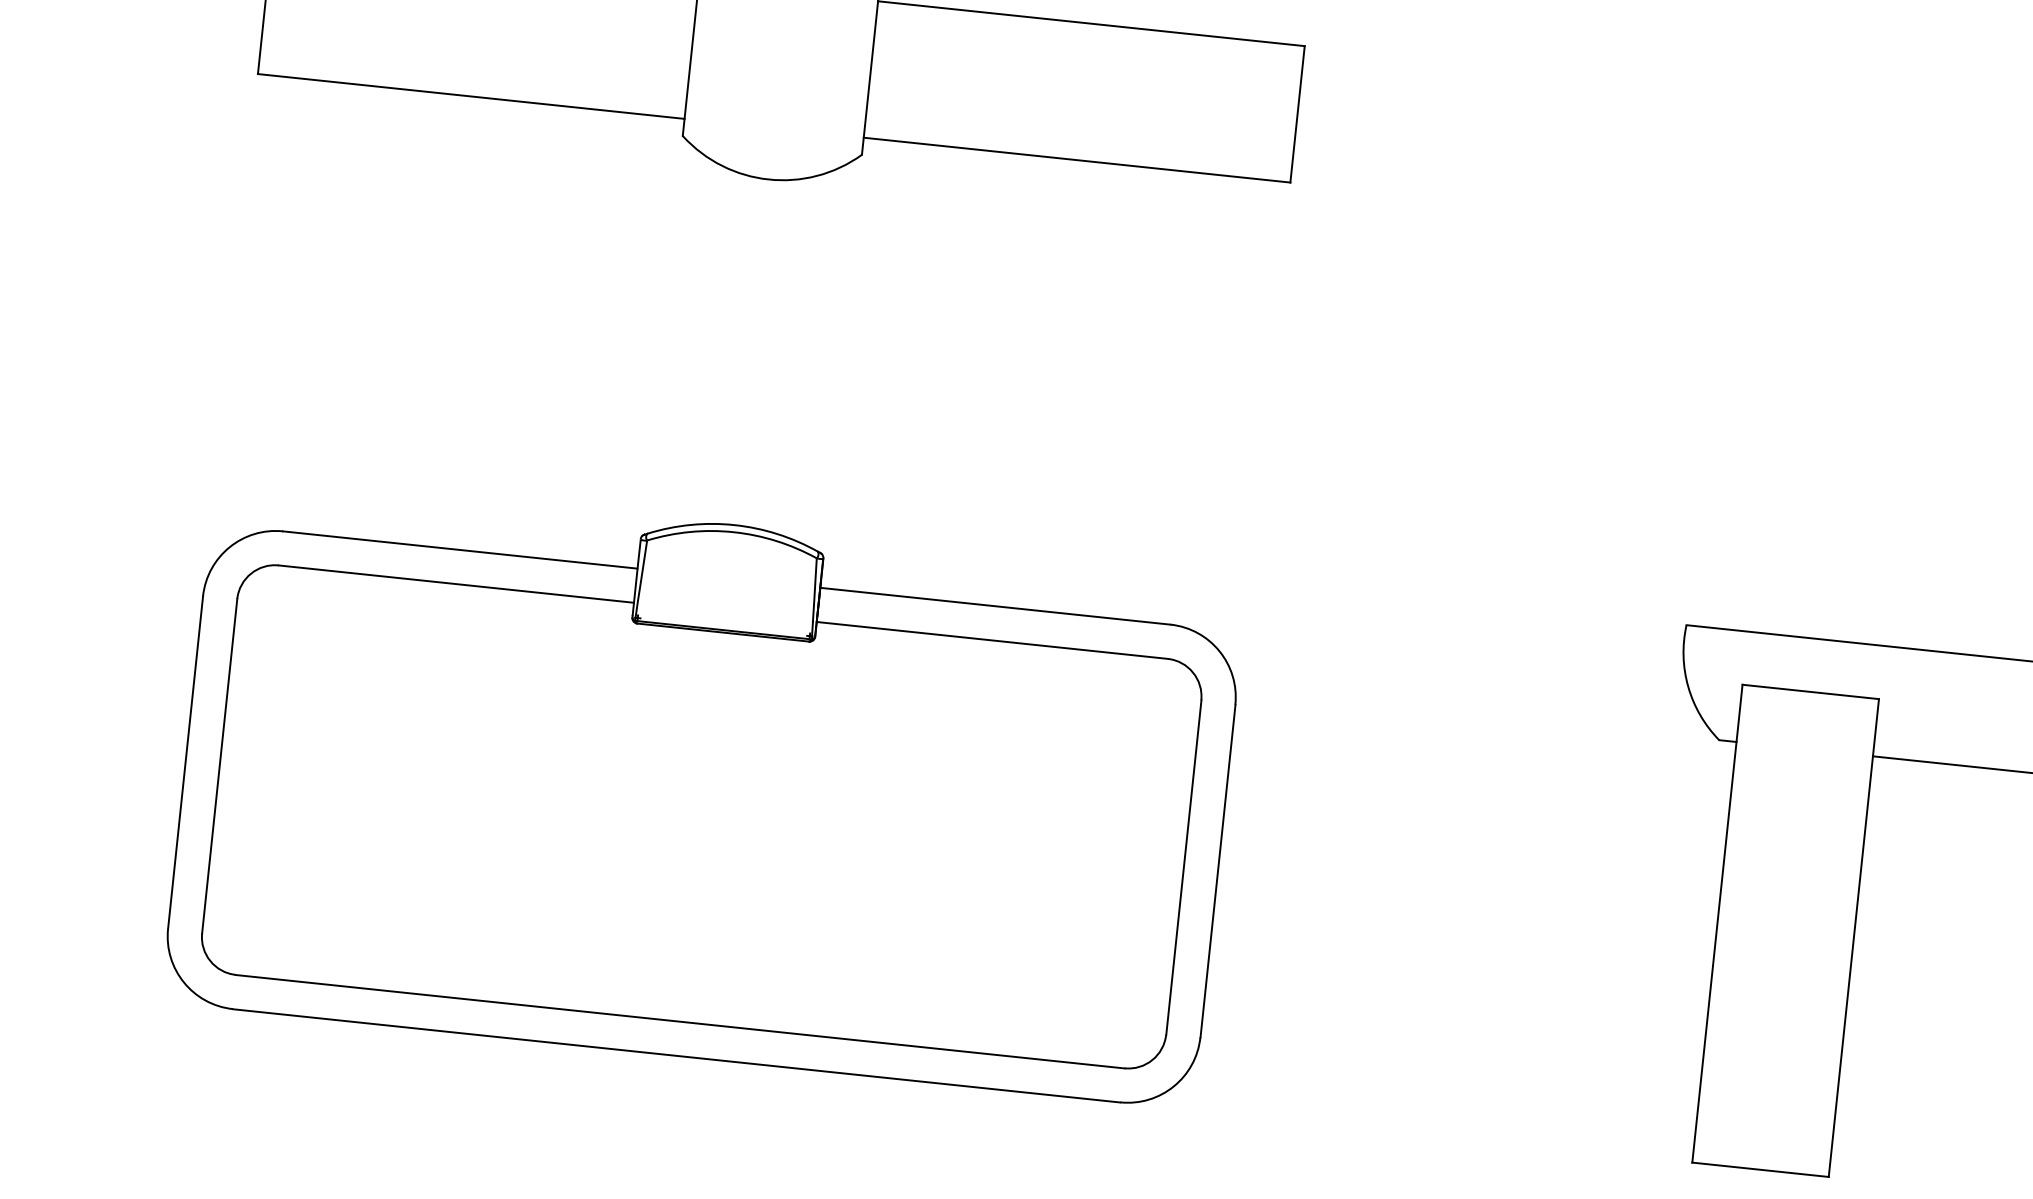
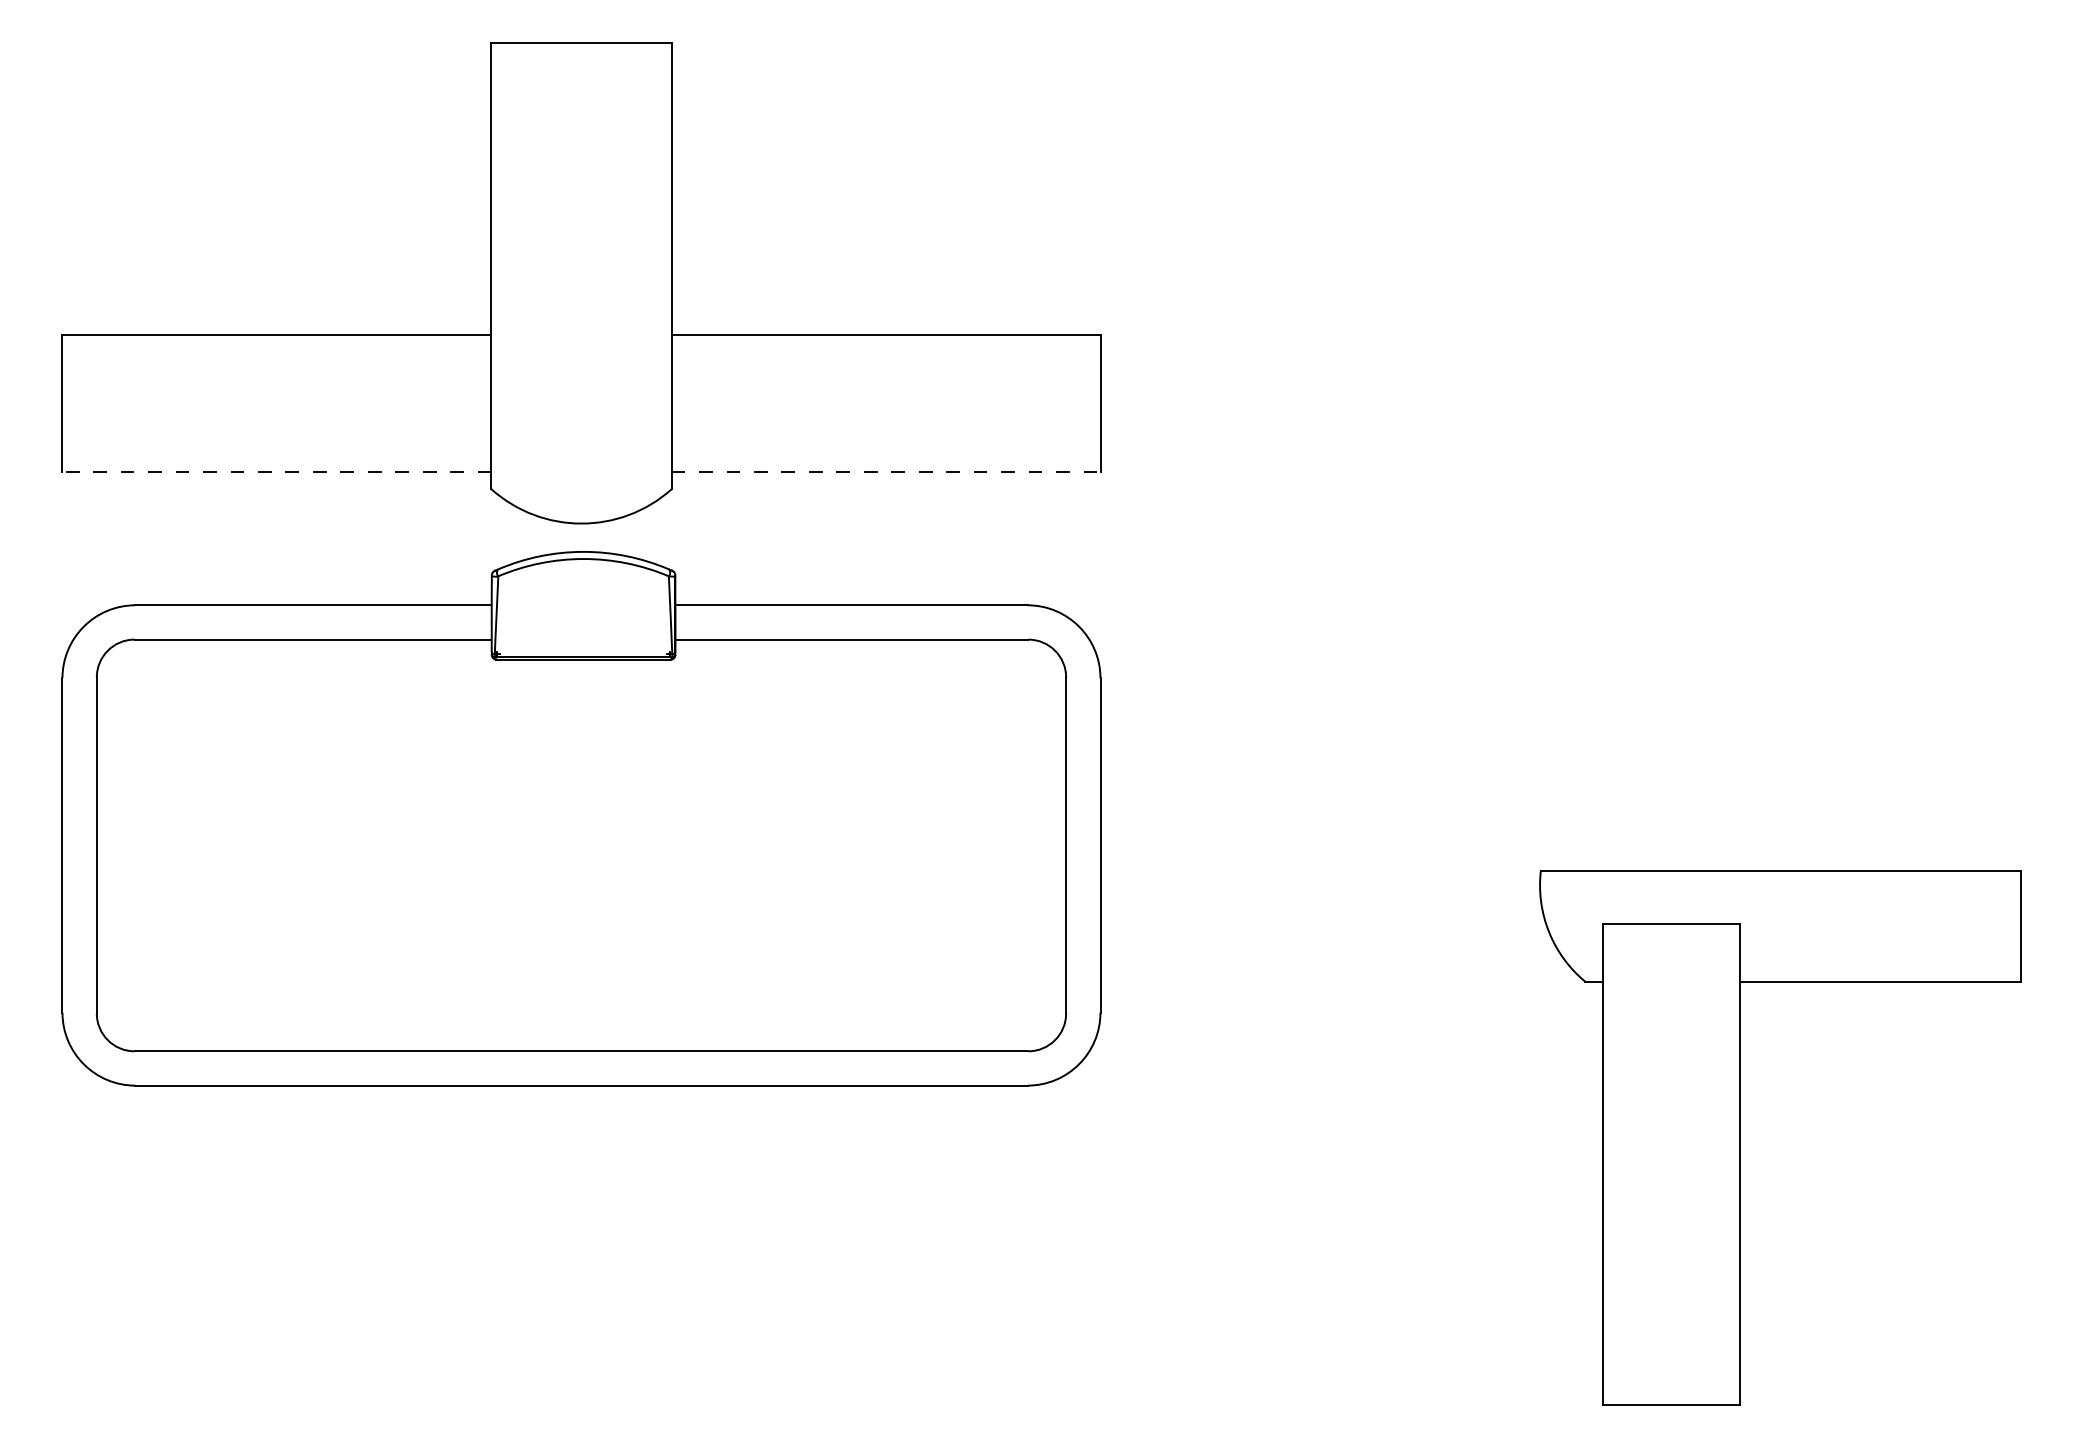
line: (470, 96) -> (276, 472), solid -> dashed
line: (1077, 160) -> (886, 472), solid -> dashed
part: (704, 790) -> (581, 818), moved

